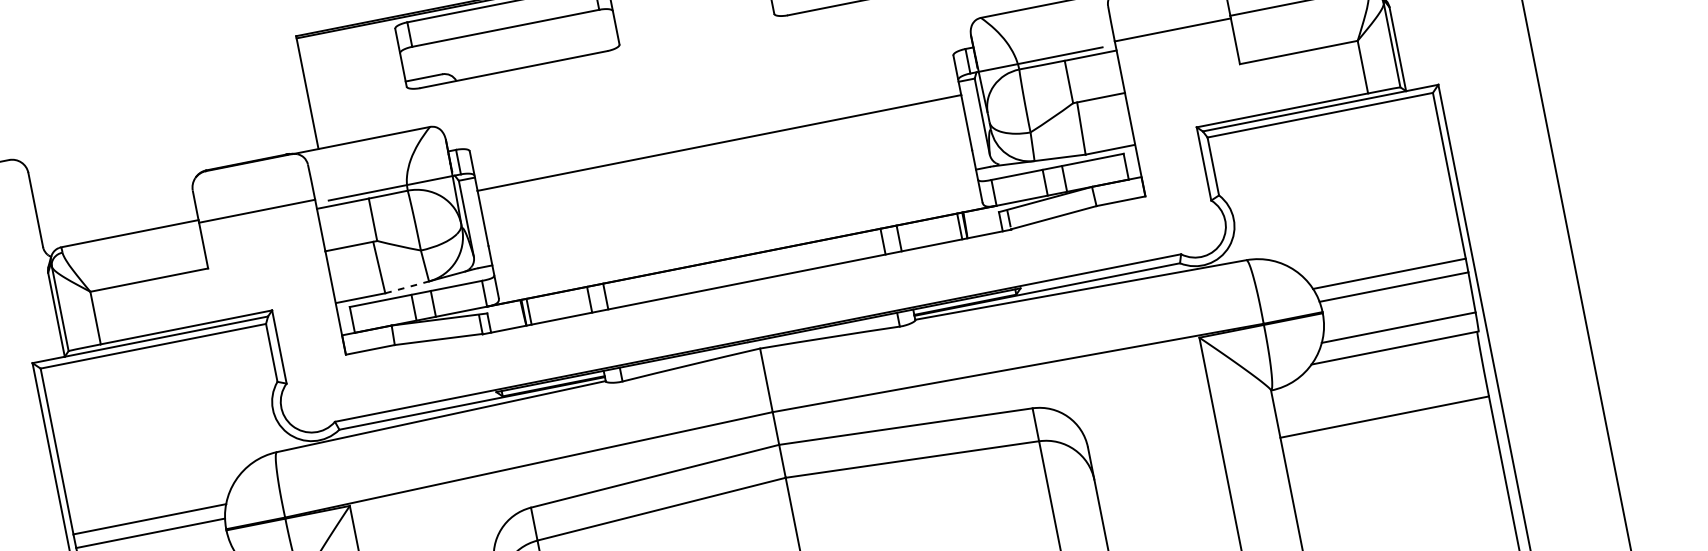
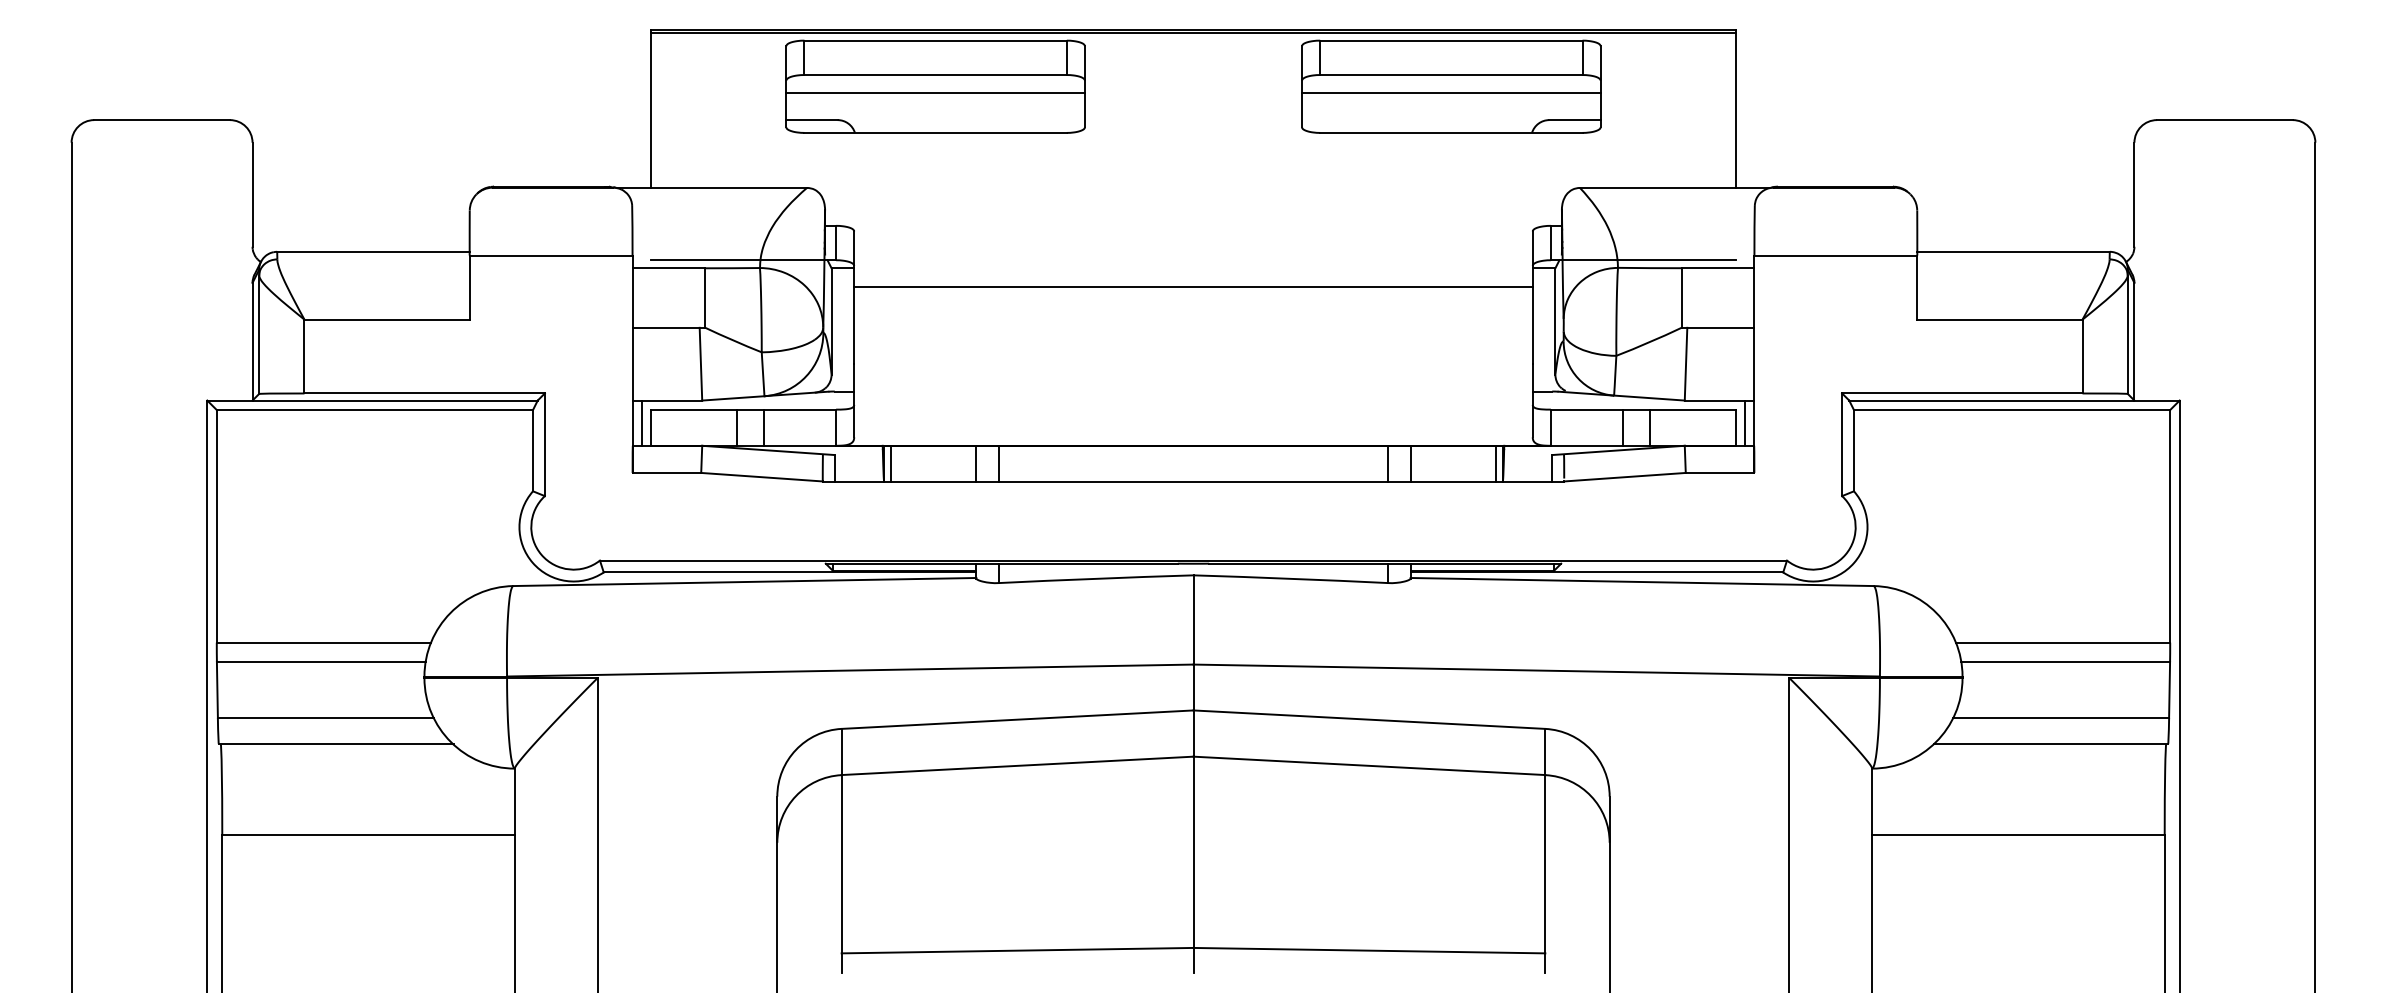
line: (508, 40) -> (935, 92), added
line: (1132, 161) -> (1745, 422), added
line: (407, 287) -> (733, 398), dashed -> solid
line: (345, 317) -> (641, 422), added

